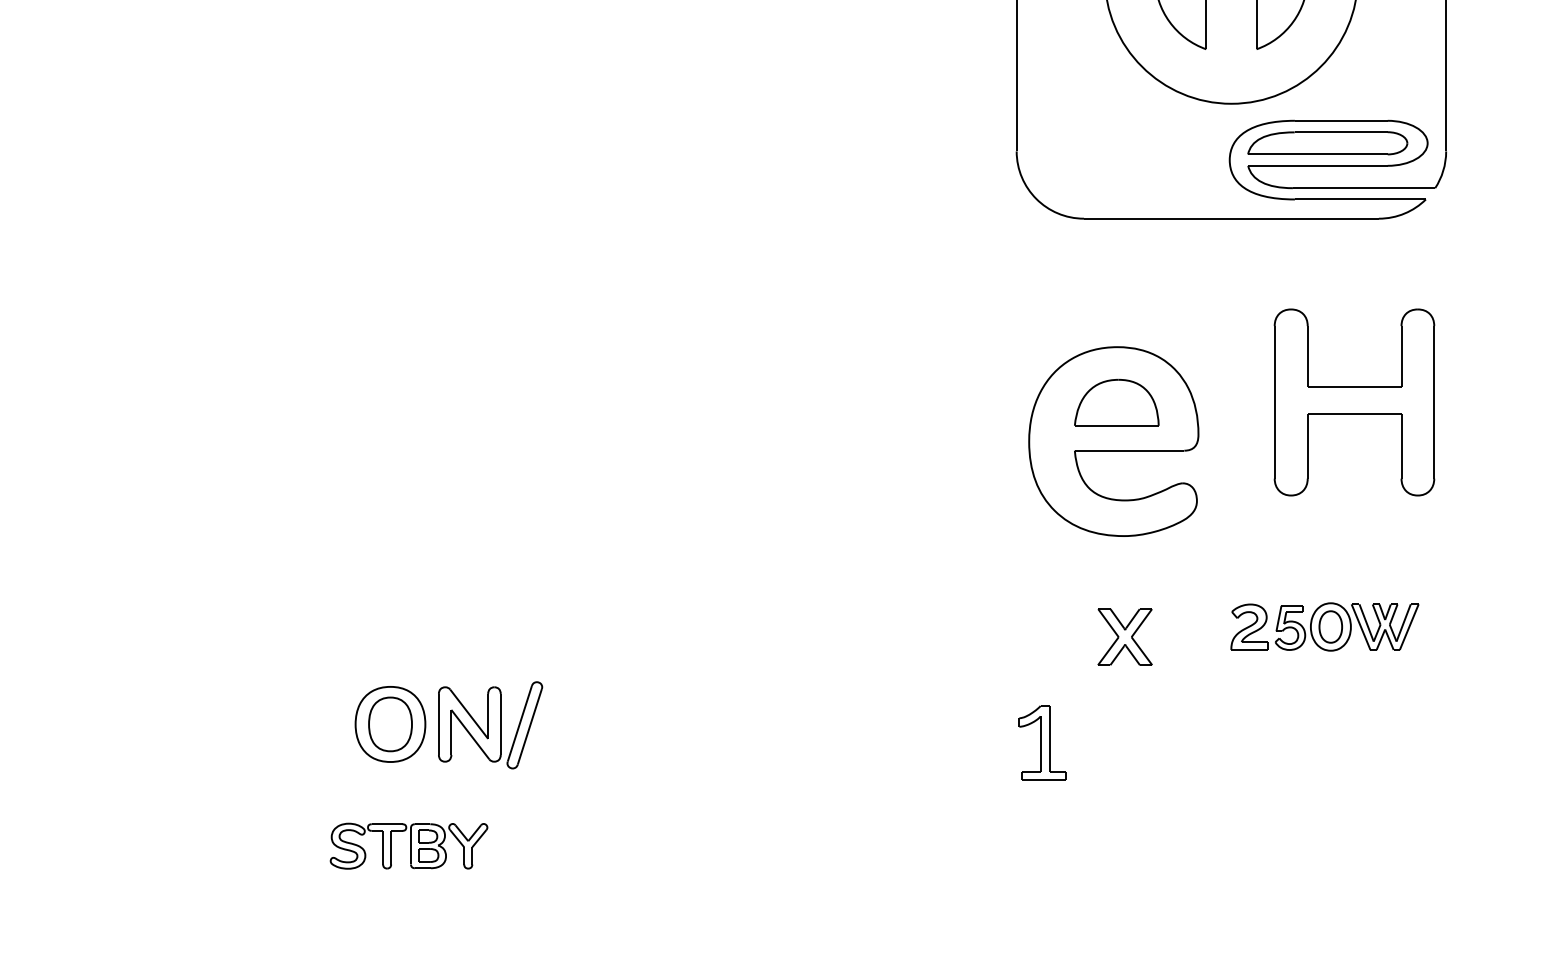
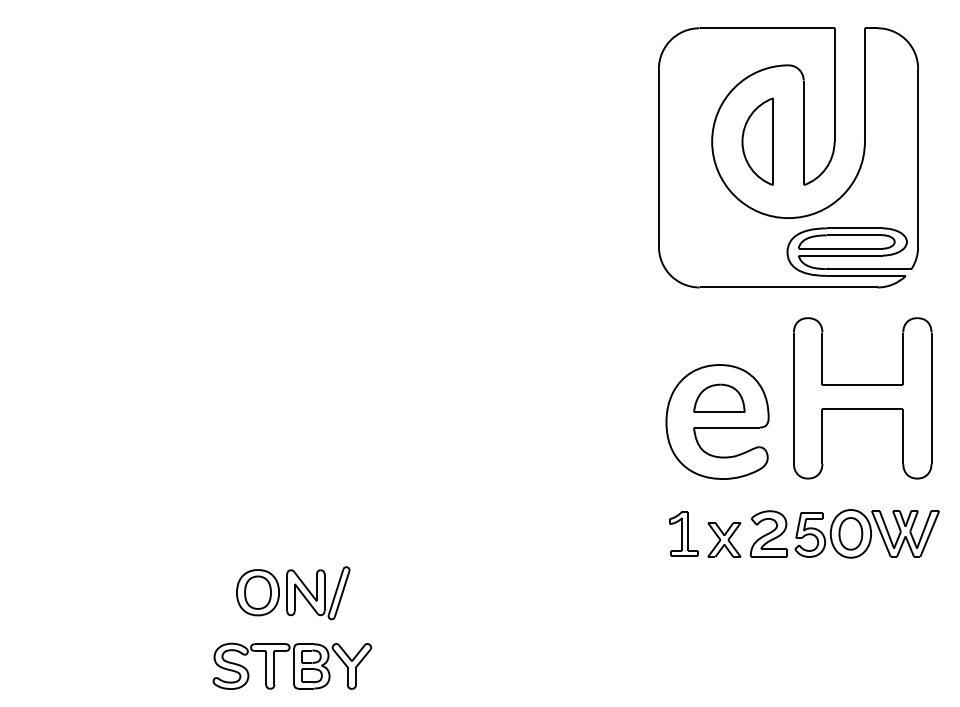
part: (1353, 402) -> (862, 398), size x1.43
part: (1324, 626) -> (844, 533), size x1.67
part: (449, 725) -> (293, 593), moved
part: (1042, 742) -> (683, 533), moved
part: (407, 845) -> (291, 665), size x1.67

